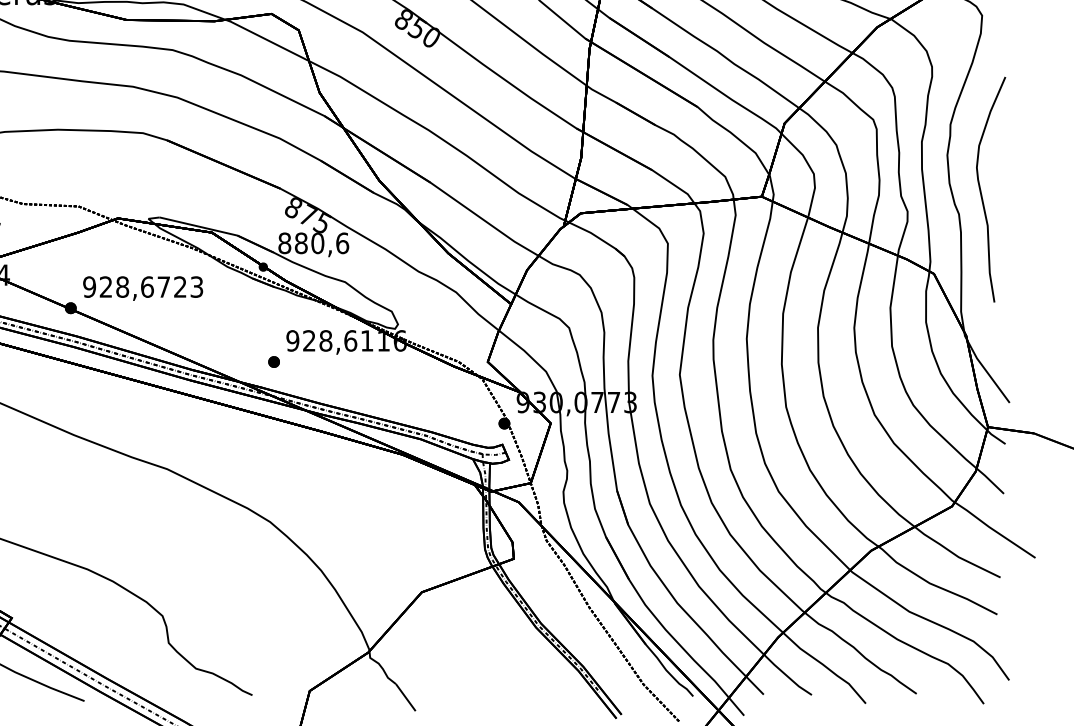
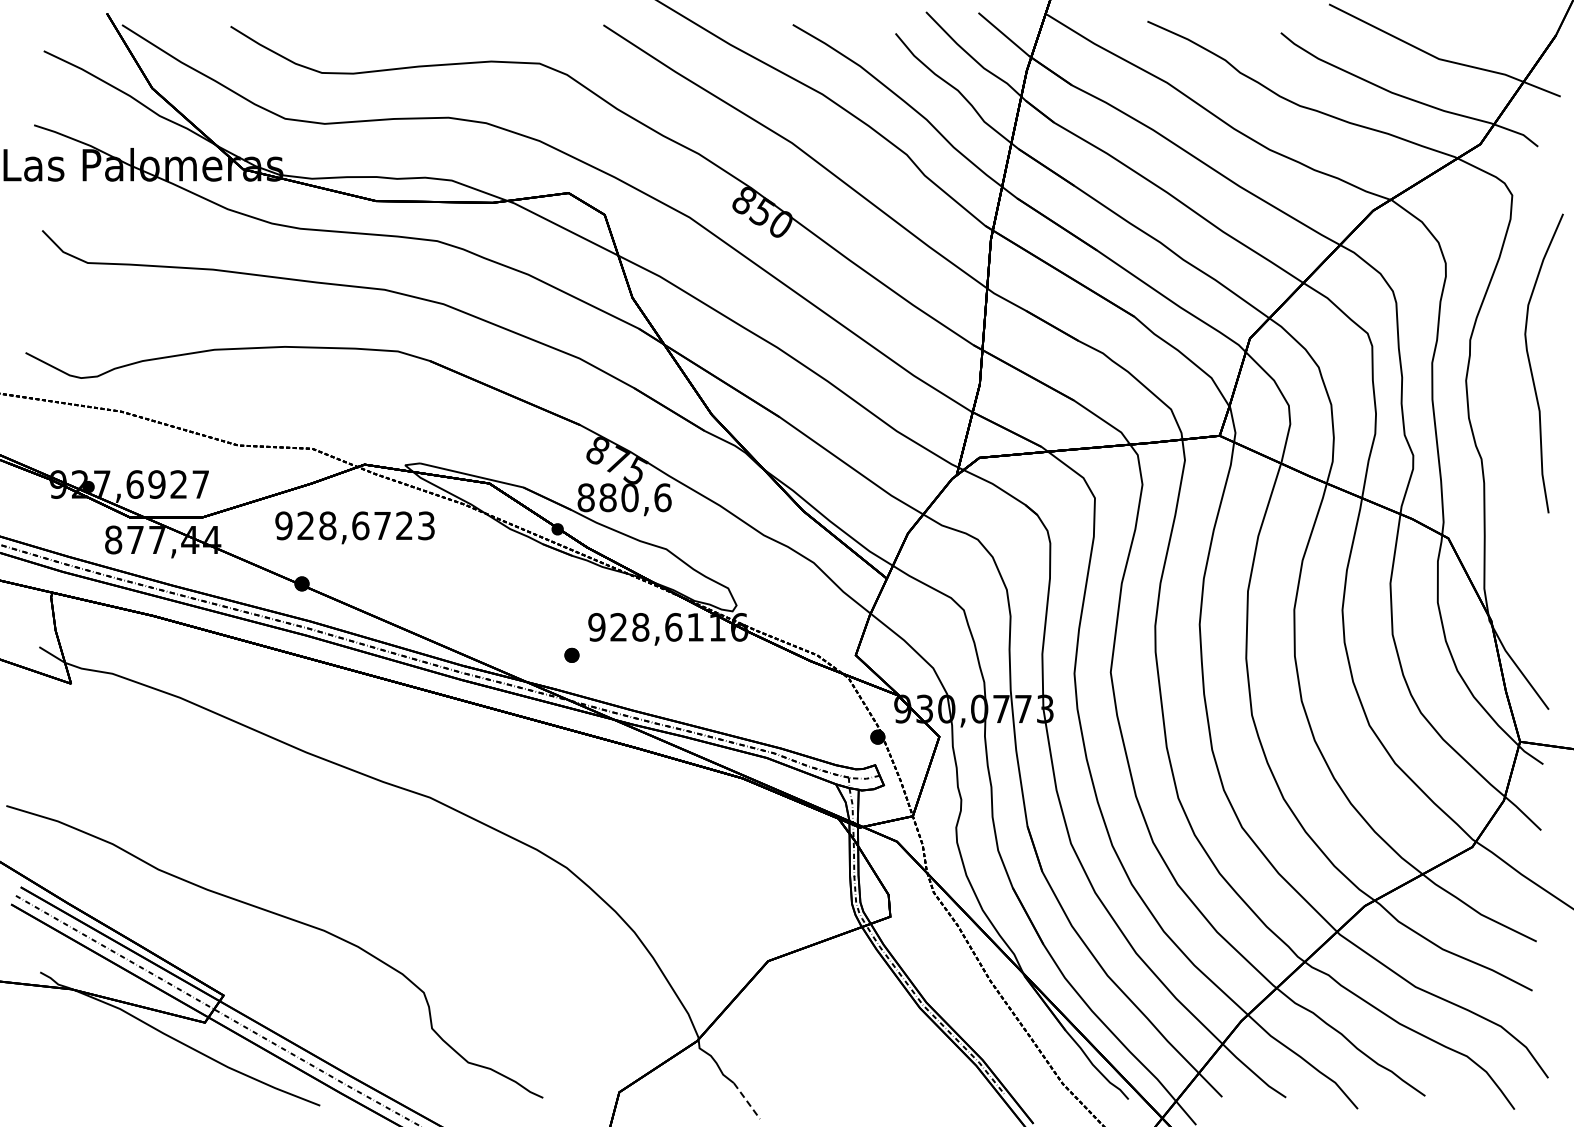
curve: (981, 191) -> (1531, 366), moved
text: (142, 288) -> (354, 527), moved
line: (406, 697) -> (747, 1101), solid -> dashed

